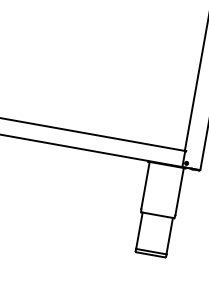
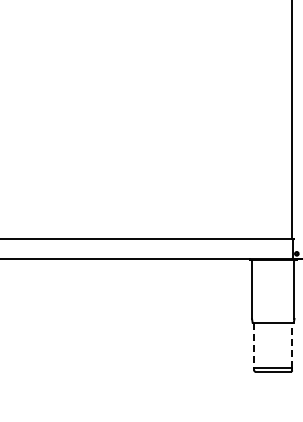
line: (139, 231) -> (254, 345), solid -> dashed
line: (170, 236) -> (292, 345), solid -> dashed

